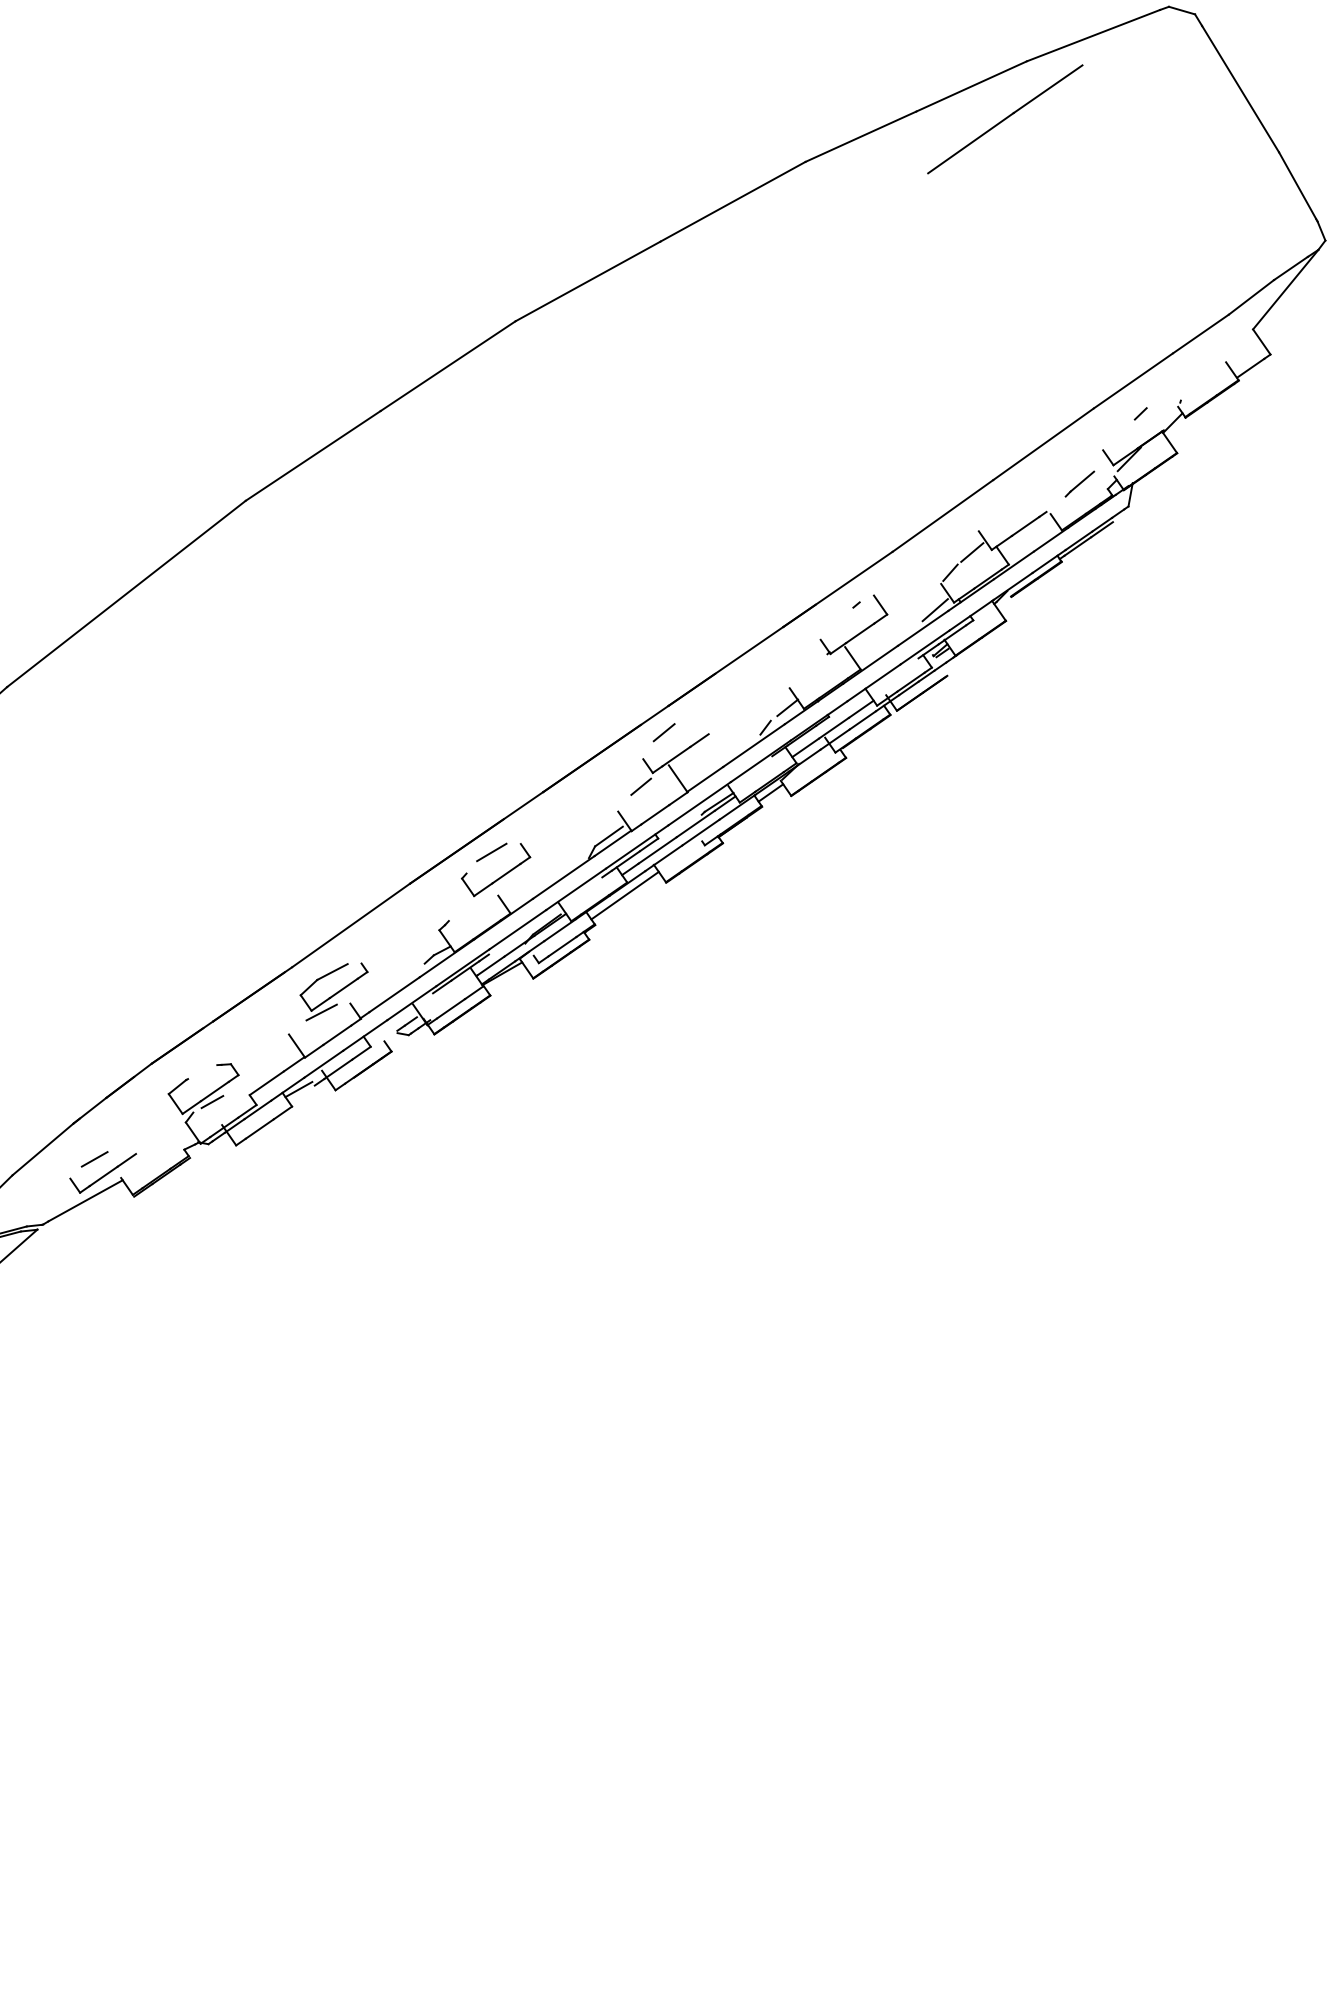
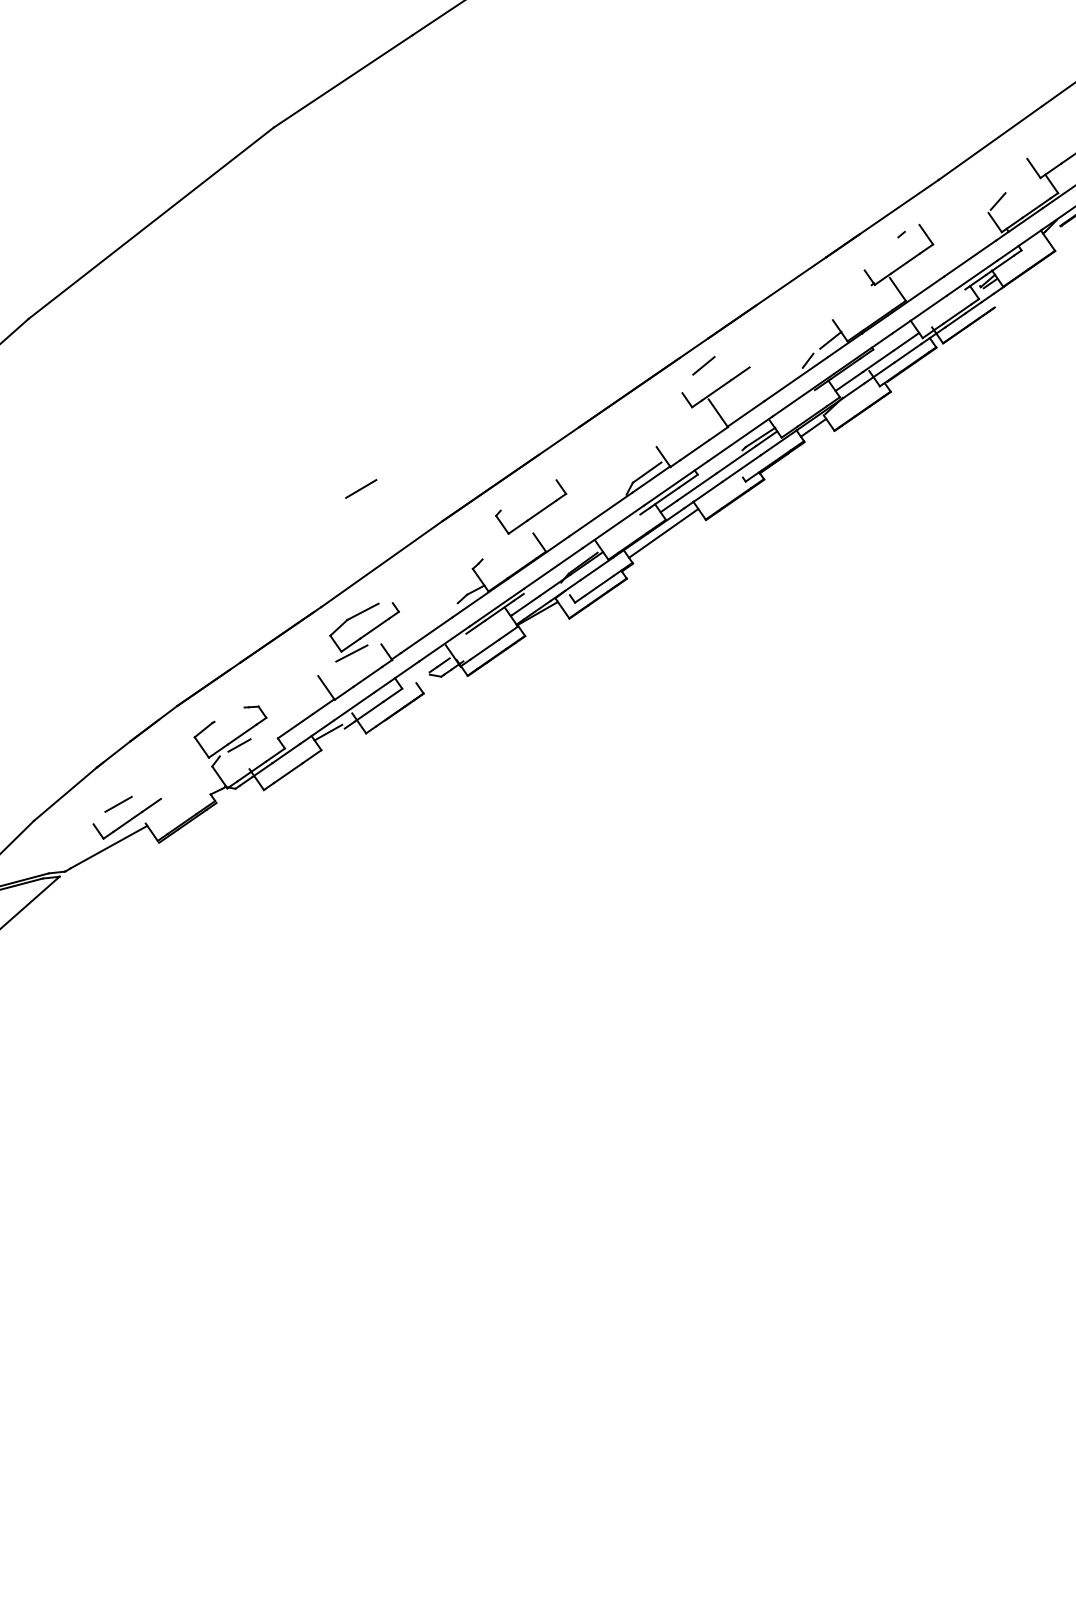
line: (972, 552) -> (1020, 180), removed
line: (934, 610) -> (981, 240), removed
line: (641, 786) -> (680, 421), removed
line: (491, 852) -> (360, 489), moved

